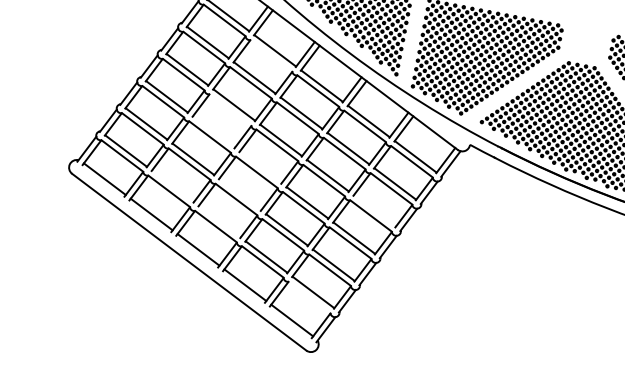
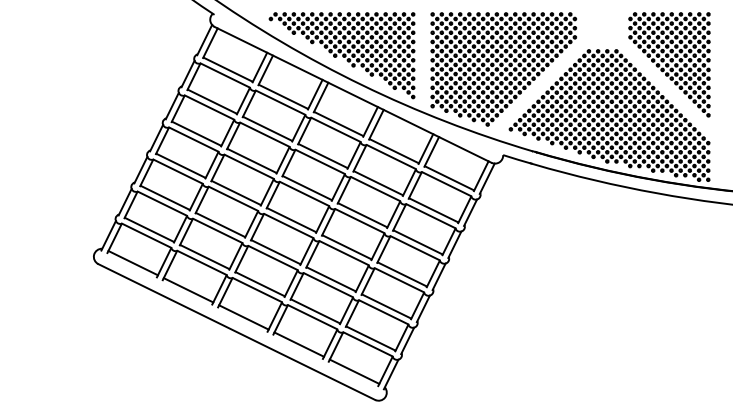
line: (271, 55) -> (280, 102), added
line: (230, 109) -> (248, 166), added
line: (213, 131) -> (235, 192), added
line: (260, 167) -> (291, 220), added
line: (172, 186) -> (204, 257), added
line: (239, 194) -> (275, 252), added
line: (374, 211) -> (417, 242), added
line: (219, 221) -> (259, 284), added
line: (309, 297) -> (367, 344), added

